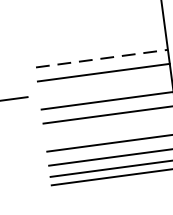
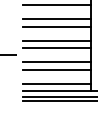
line: (95, 16) -> (56, 19), added
line: (97, 30) -> (56, 26), added
line: (101, 57) -> (56, 40), dashed -> solid

